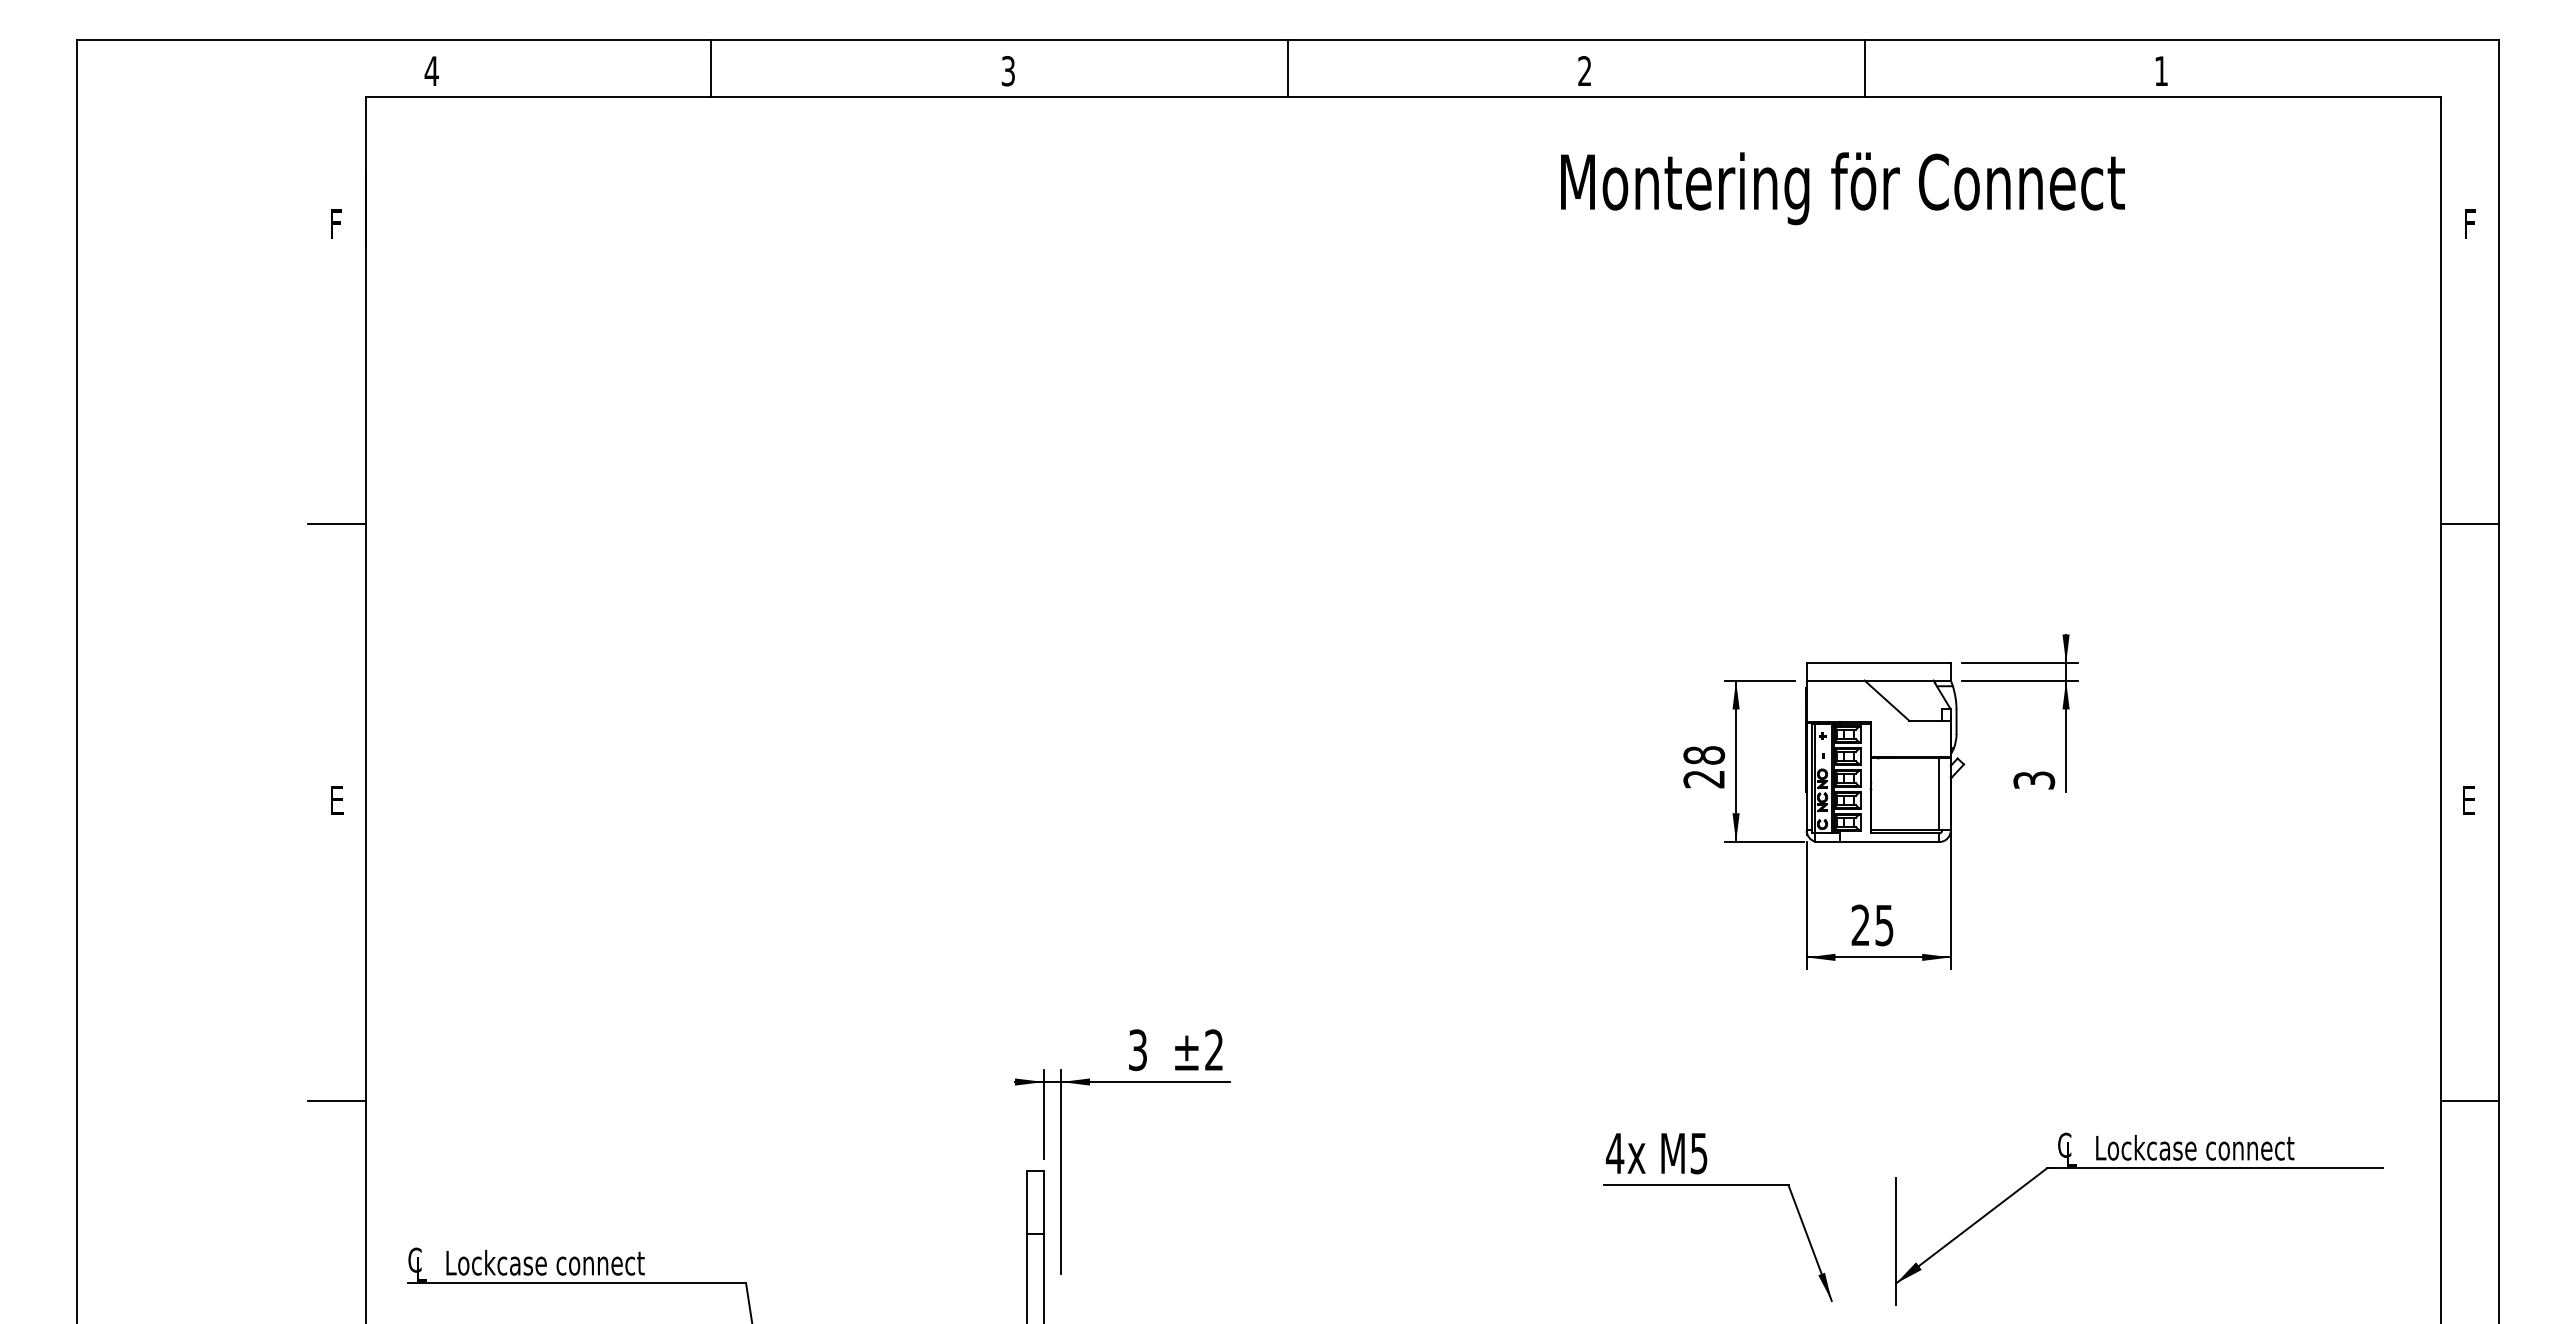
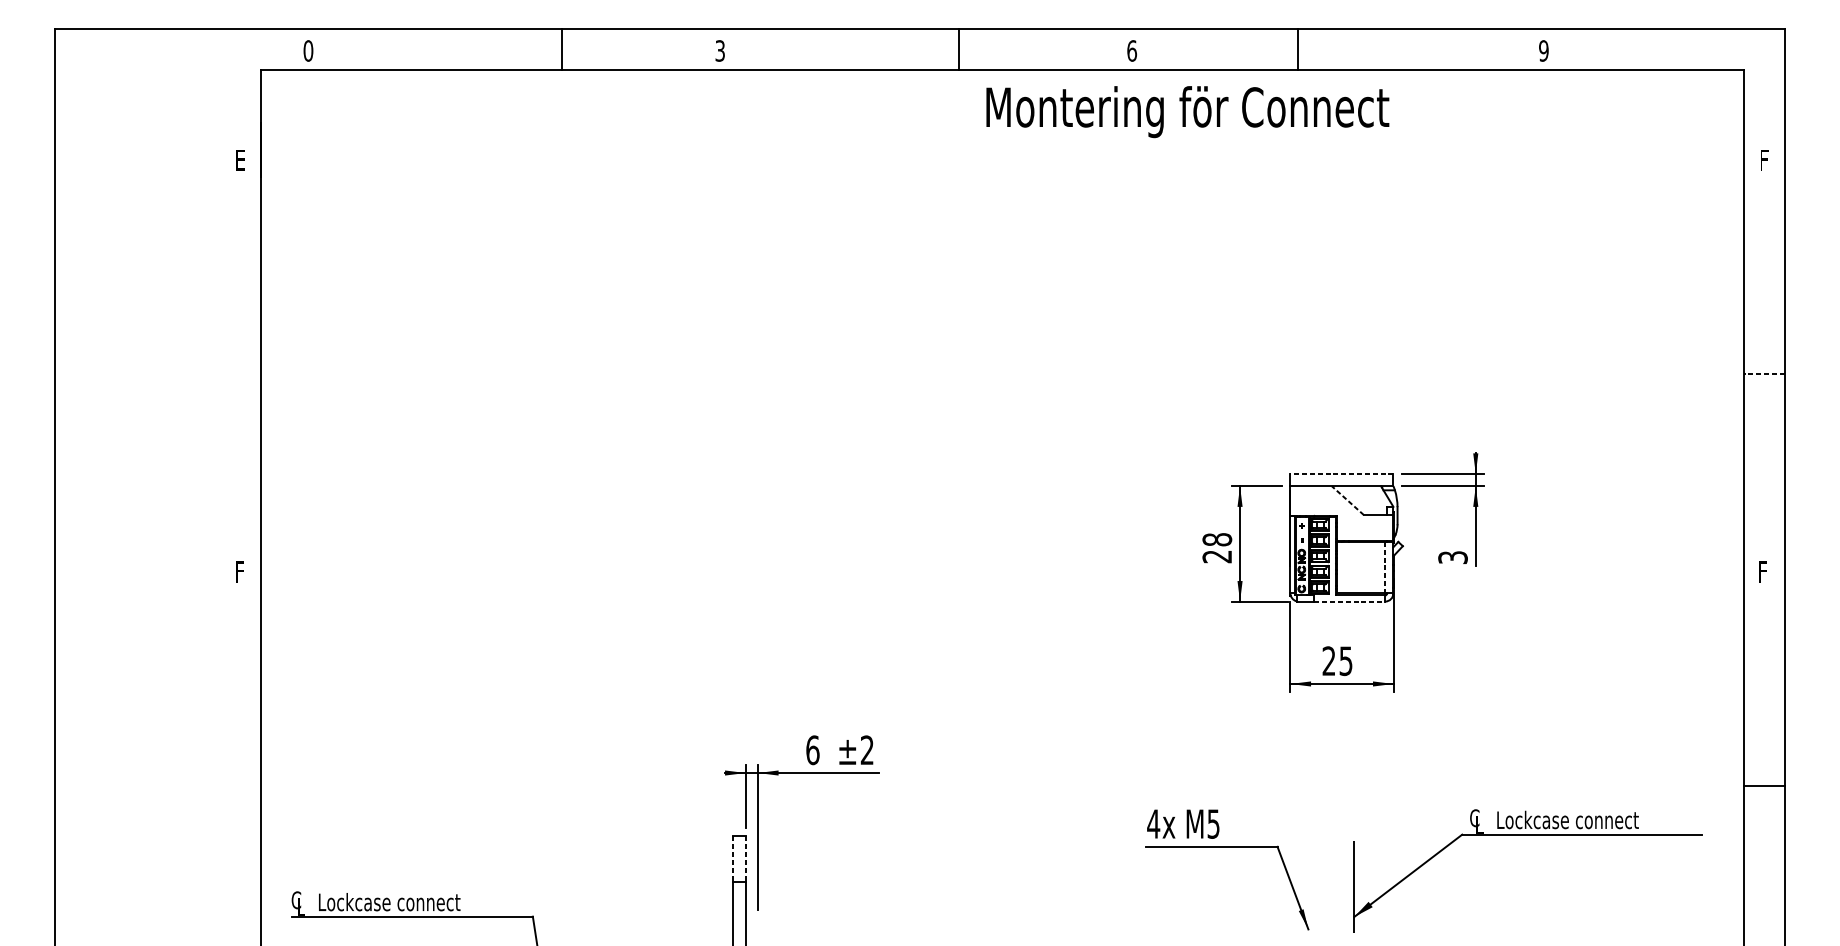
line: (711, 68) -> (561, 49), moved
line: (1288, 68) -> (959, 49), moved
line: (1864, 68) -> (1297, 49), moved
text: (431, 71) -> (308, 51), 4 -> 0
text: (1584, 71) -> (1131, 51), 2 -> 6
text: (2161, 71) -> (1543, 51), 1 -> 9
text: (1842, 188) -> (1187, 111), moved
text: (338, 223) -> (241, 159), F -> E
line: (336, 524) -> (240, 374), removed
line: (2469, 524) -> (1763, 374), solid -> dashed
line: (1878, 663) -> (1341, 474), solid -> dashed
line: (1886, 700) -> (1347, 500), solid -> dashed
line: (1939, 794) -> (1385, 567), solid -> dashed
text: (338, 800) -> (241, 571), E -> F
text: (2469, 800) -> (1763, 571), E -> F
line: (1889, 842) -> (1349, 601), solid -> dashed
text: (1137, 1050) -> (812, 750), 3 -> 6
line: (336, 1100) -> (240, 786), removed
line: (1026, 1202) -> (733, 859), solid -> dashed
line: (1043, 1202) -> (745, 859), solid -> dashed

